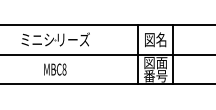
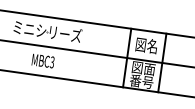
text: (64, 69) -> (52, 62), MBC8 -> MBC3

